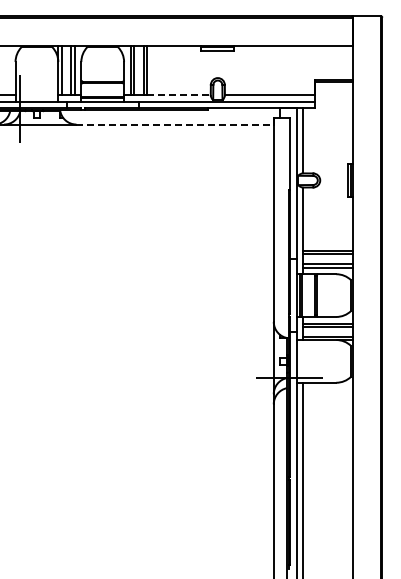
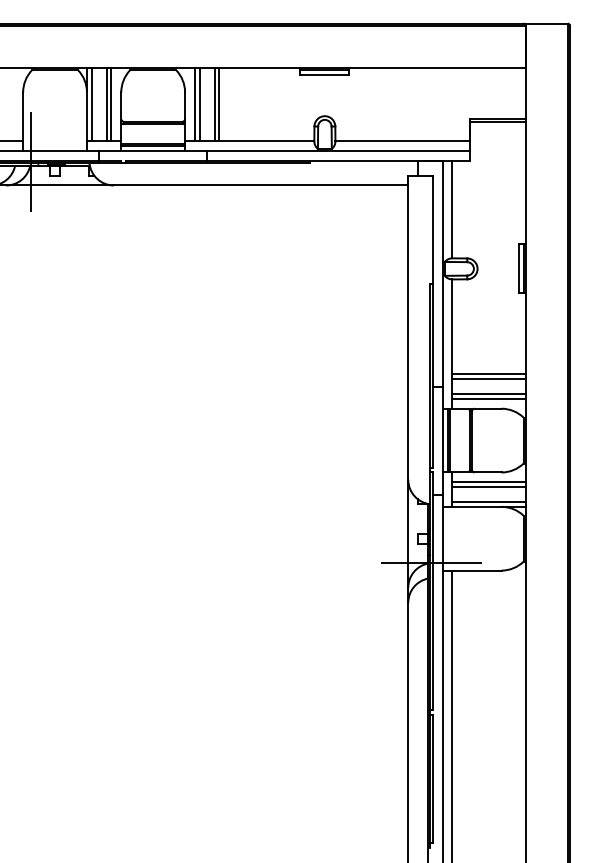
line: (178, 94) -> (266, 140), dashed -> solid
line: (175, 124) -> (261, 185), dashed -> solid

